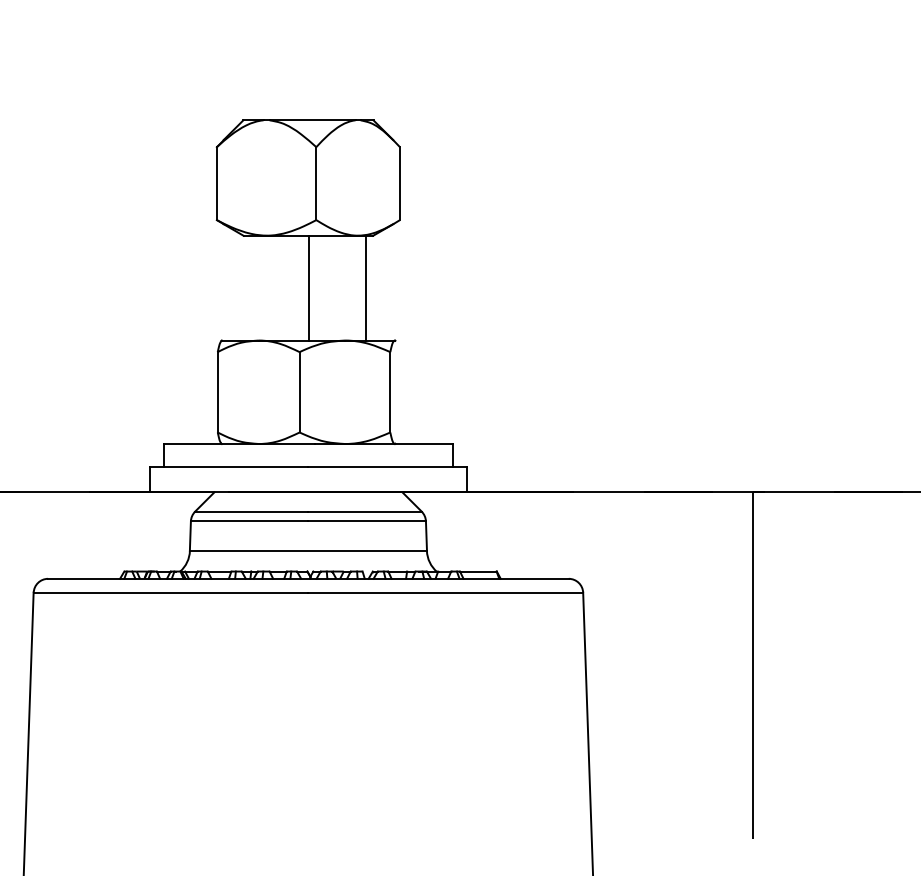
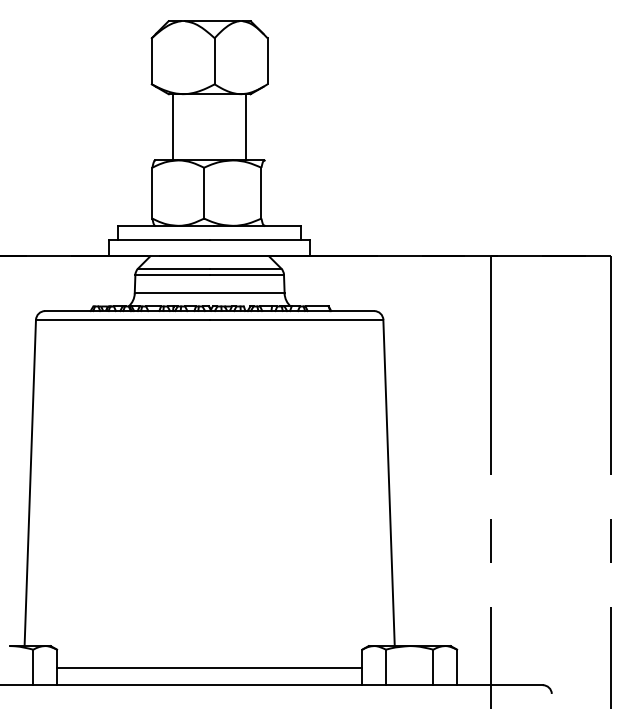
line: (309, 288) -> (173, 127), moved

